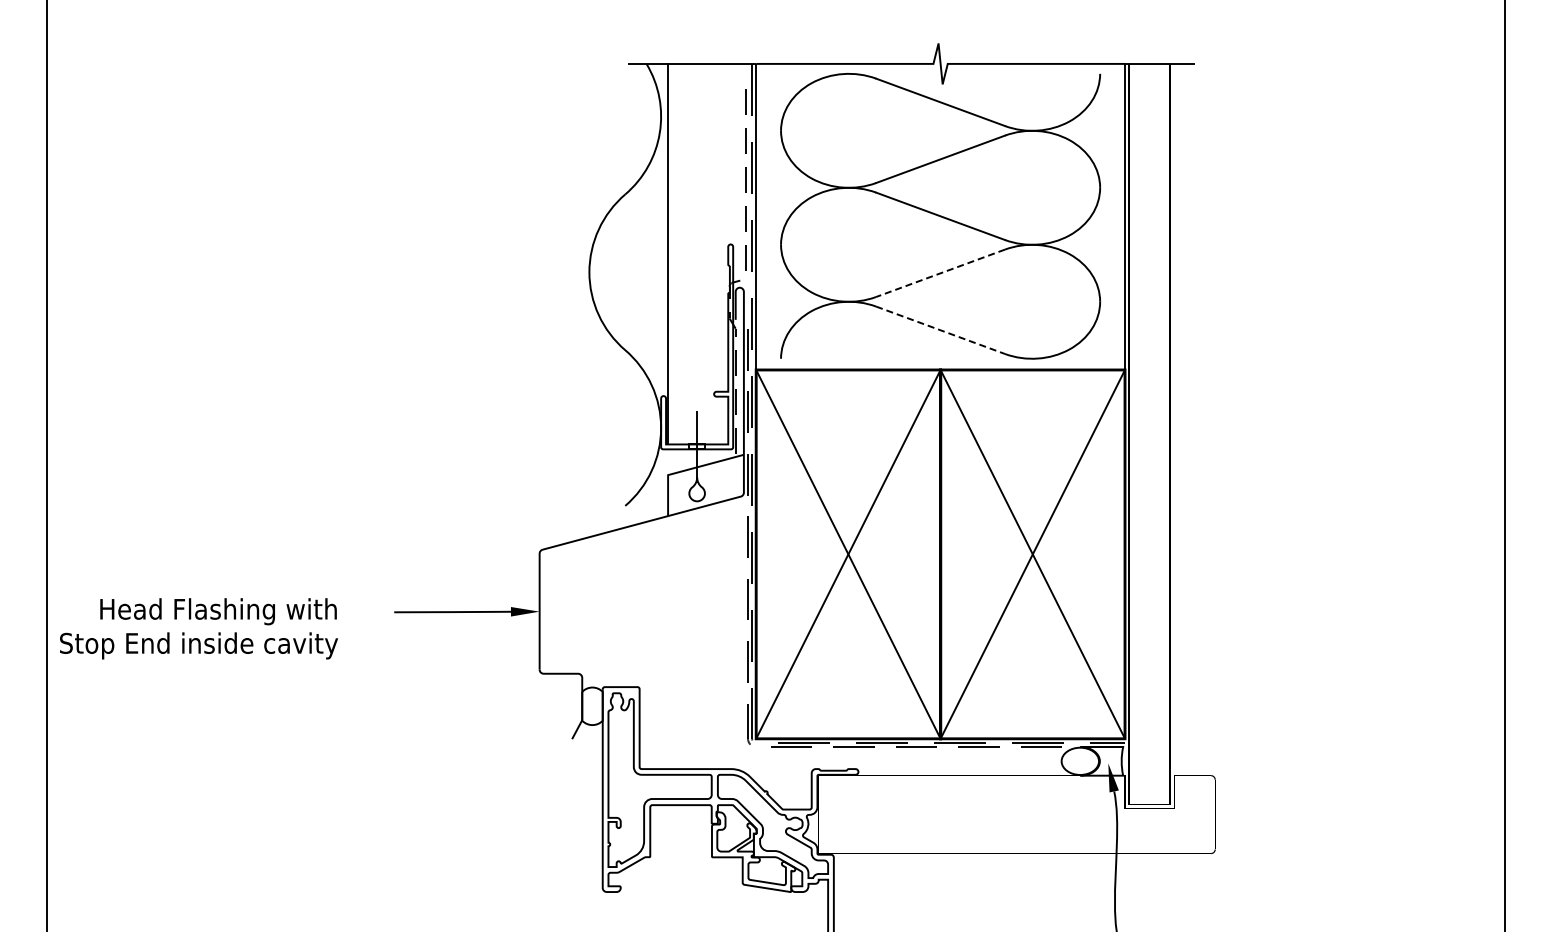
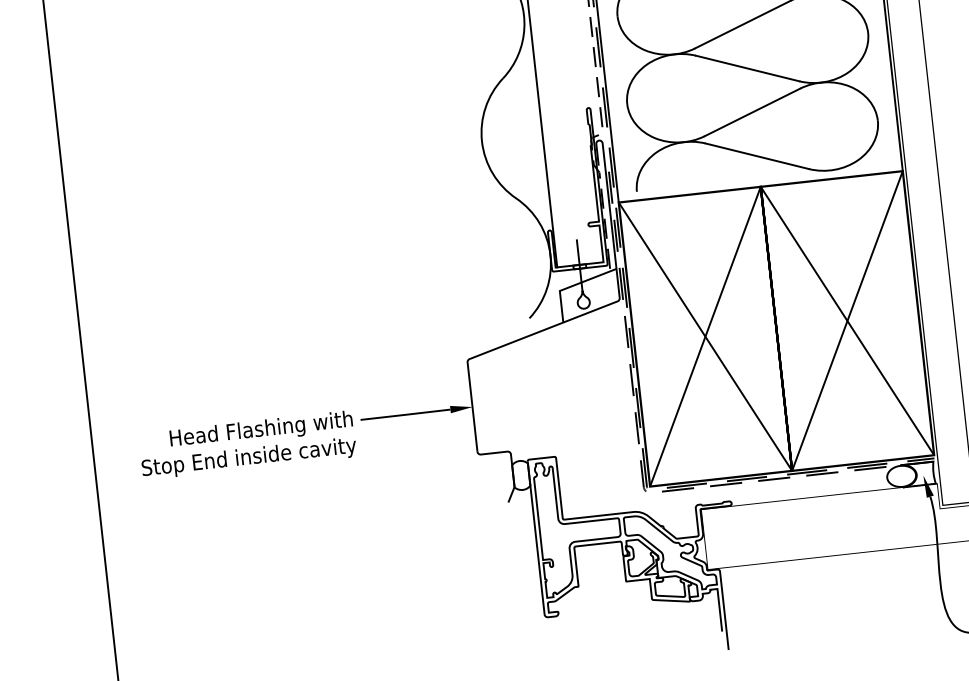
line: (940, 273) -> (752, 112), dashed -> solid
line: (940, 330) -> (757, 156), dashed -> solid
text: (198, 628) -> (247, 445), moved

